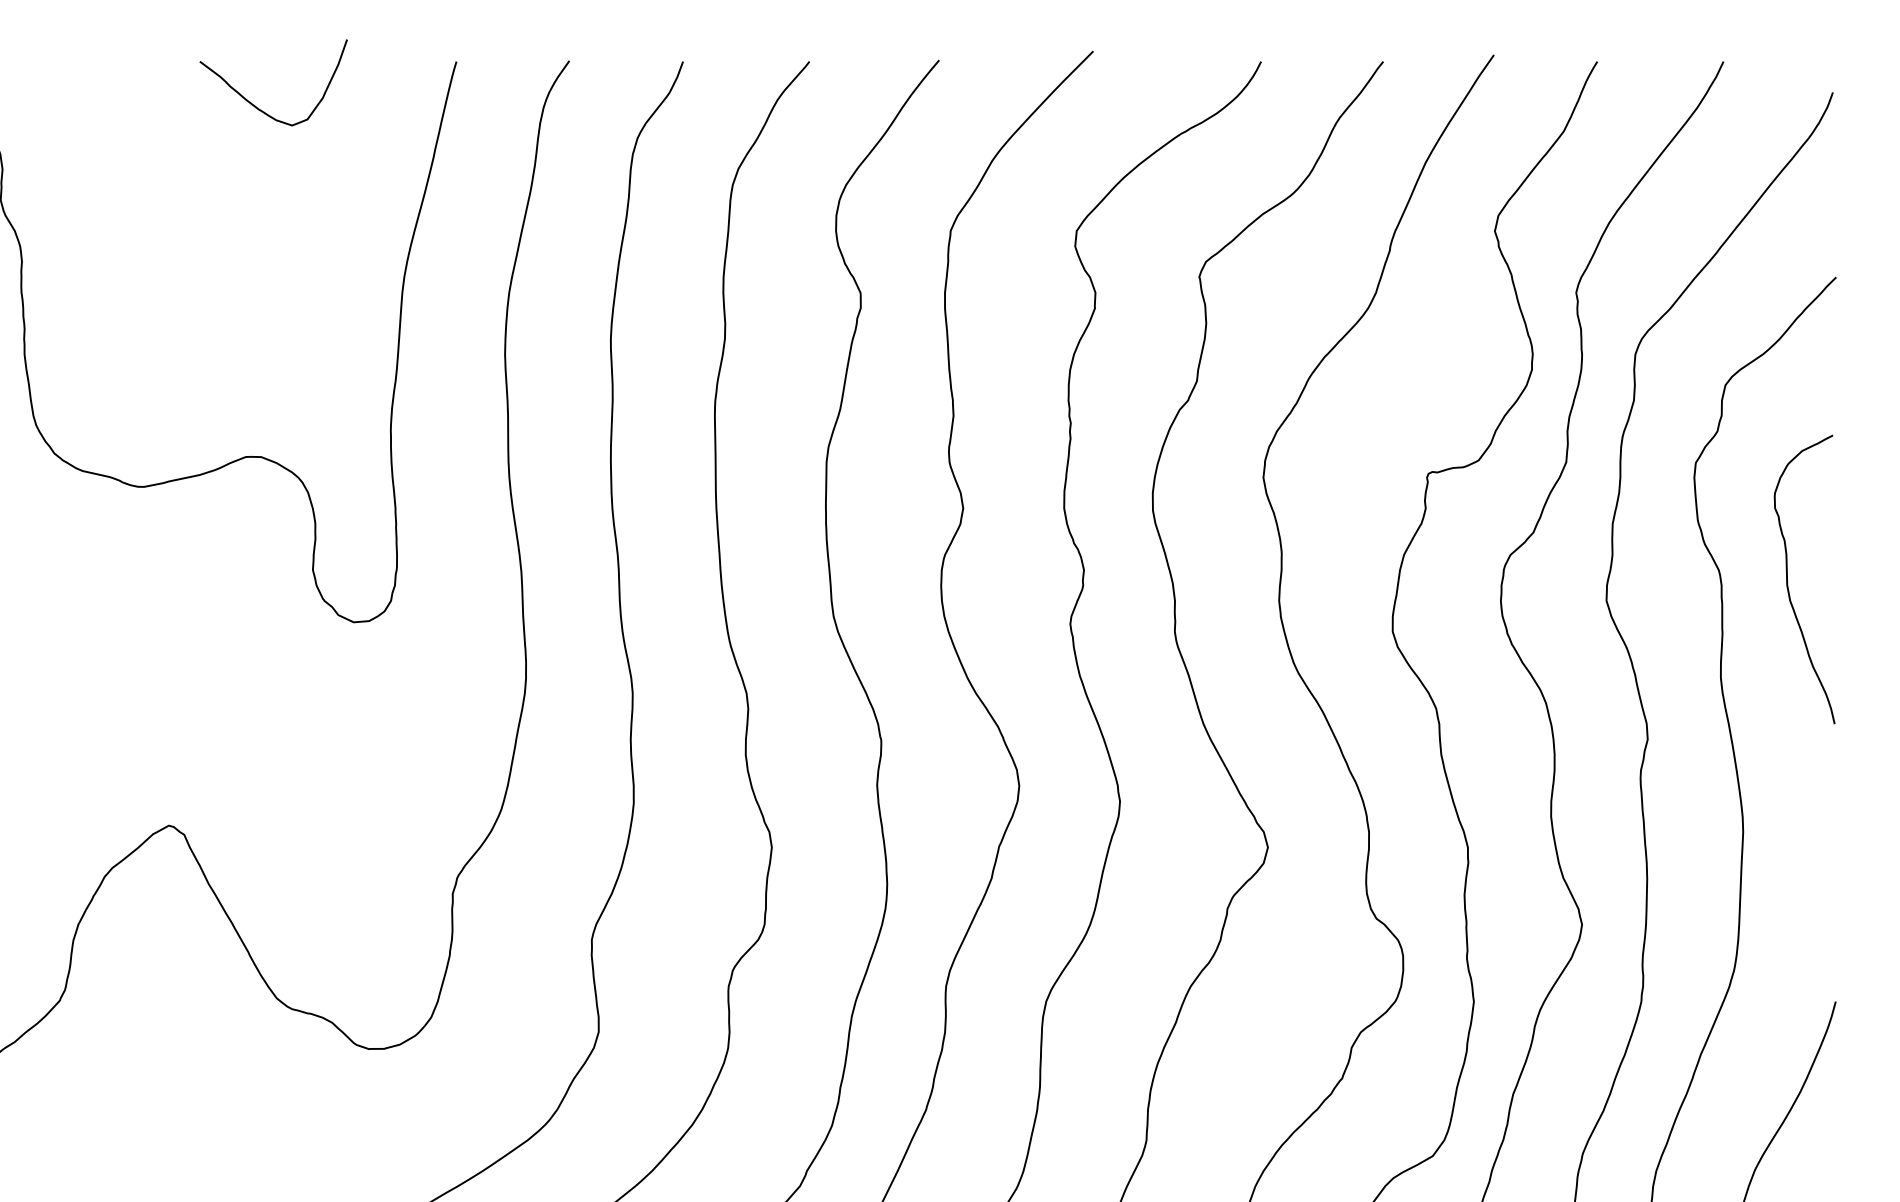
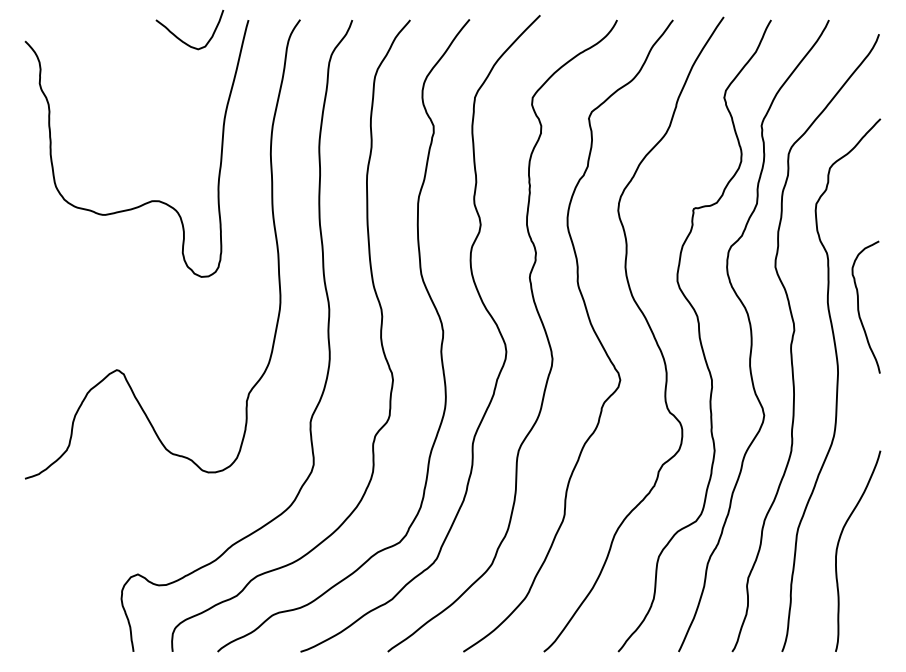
curve: (253, 101) -> (180, 38), moved
curve: (1789, 579) -> (859, 307), moved

